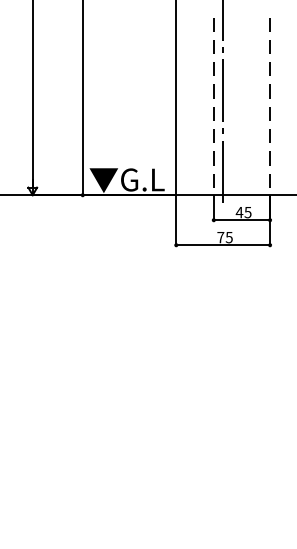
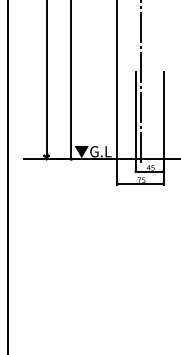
line: (212, 106) -> (135, 115), dashed -> solid
line: (269, 106) -> (163, 115), dashed -> solid

